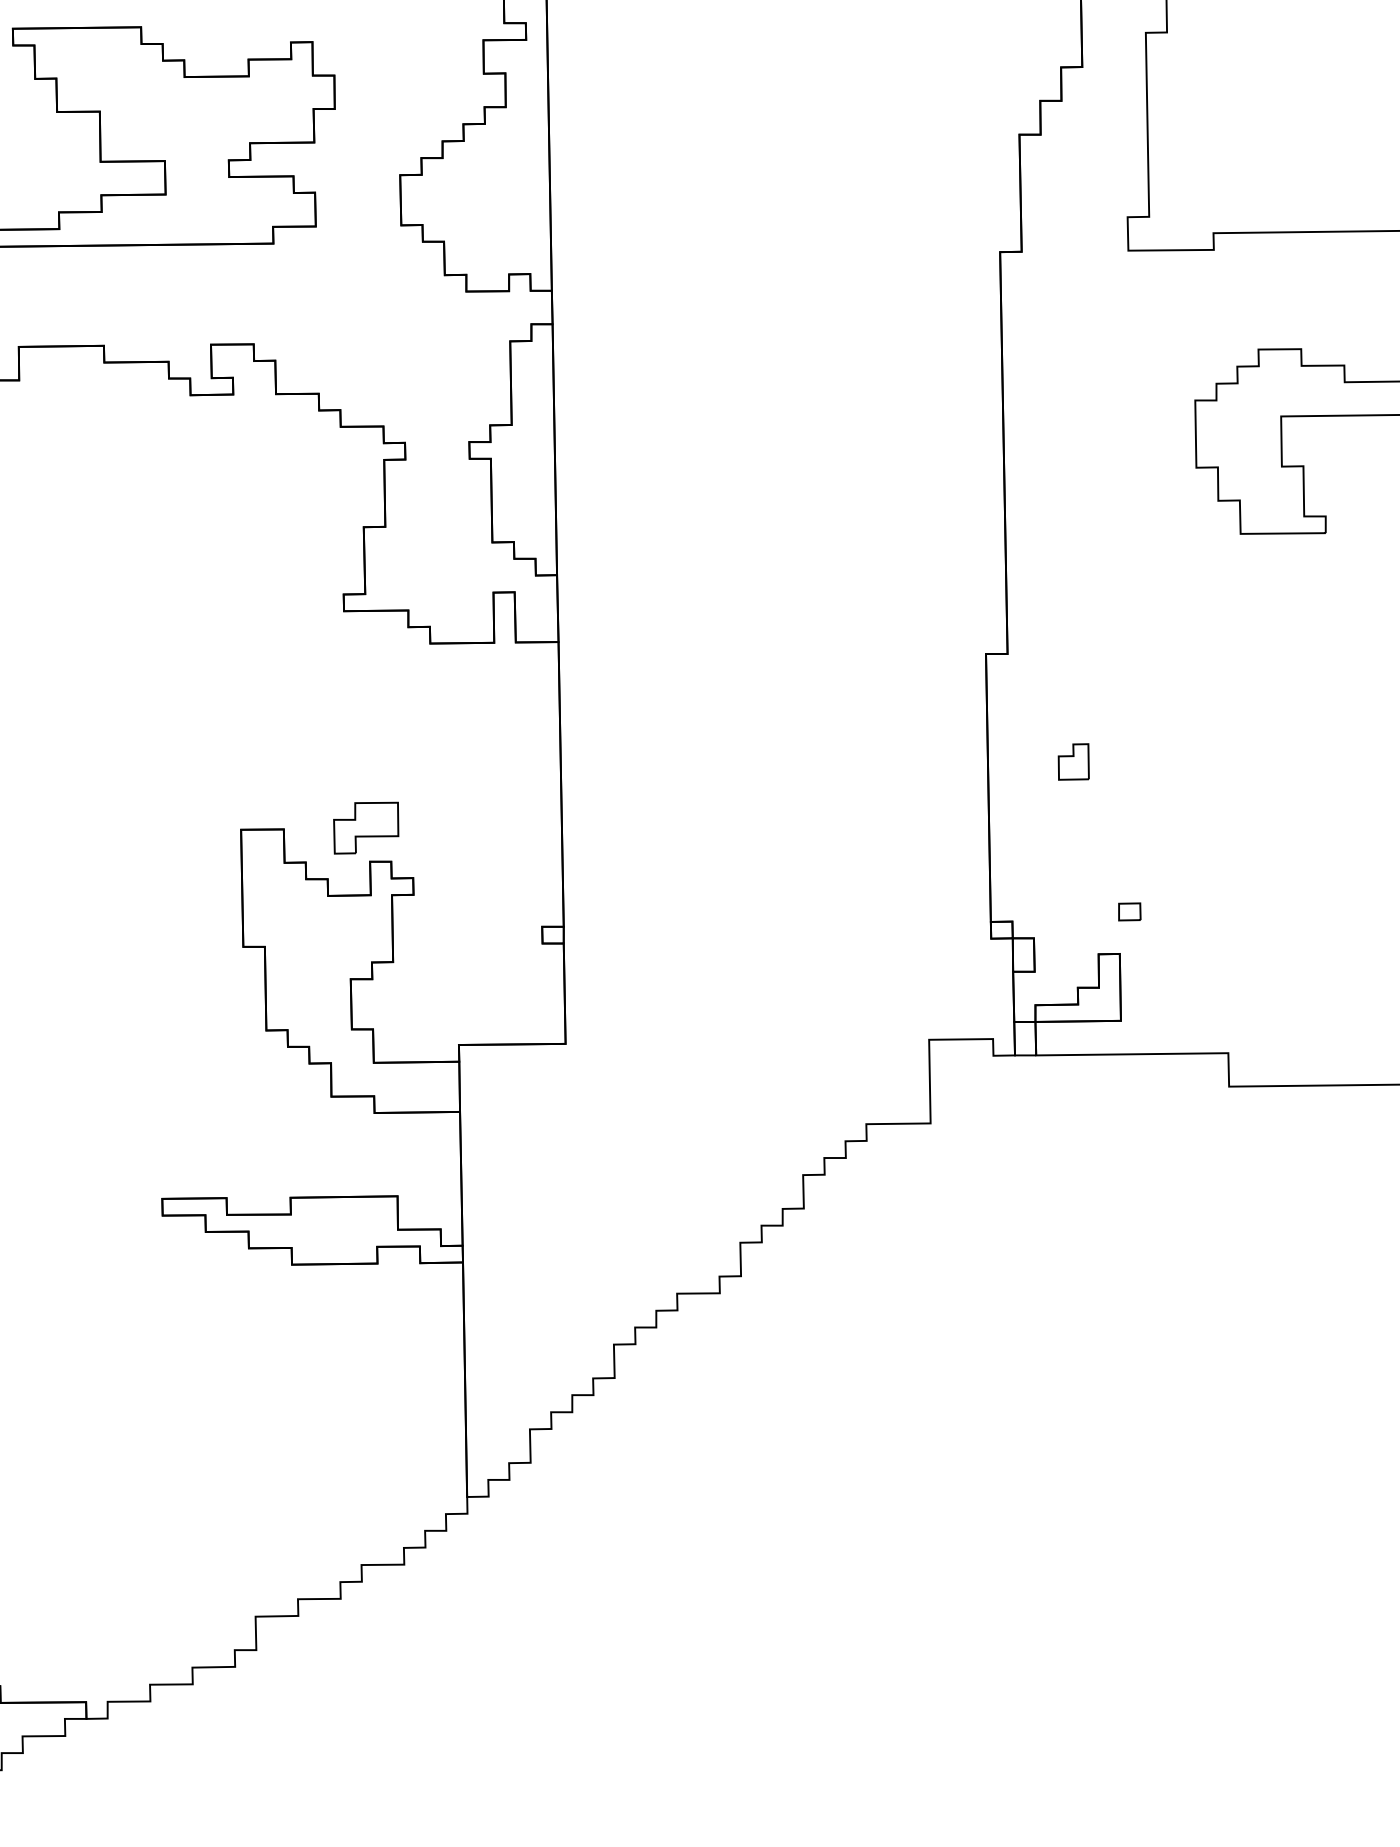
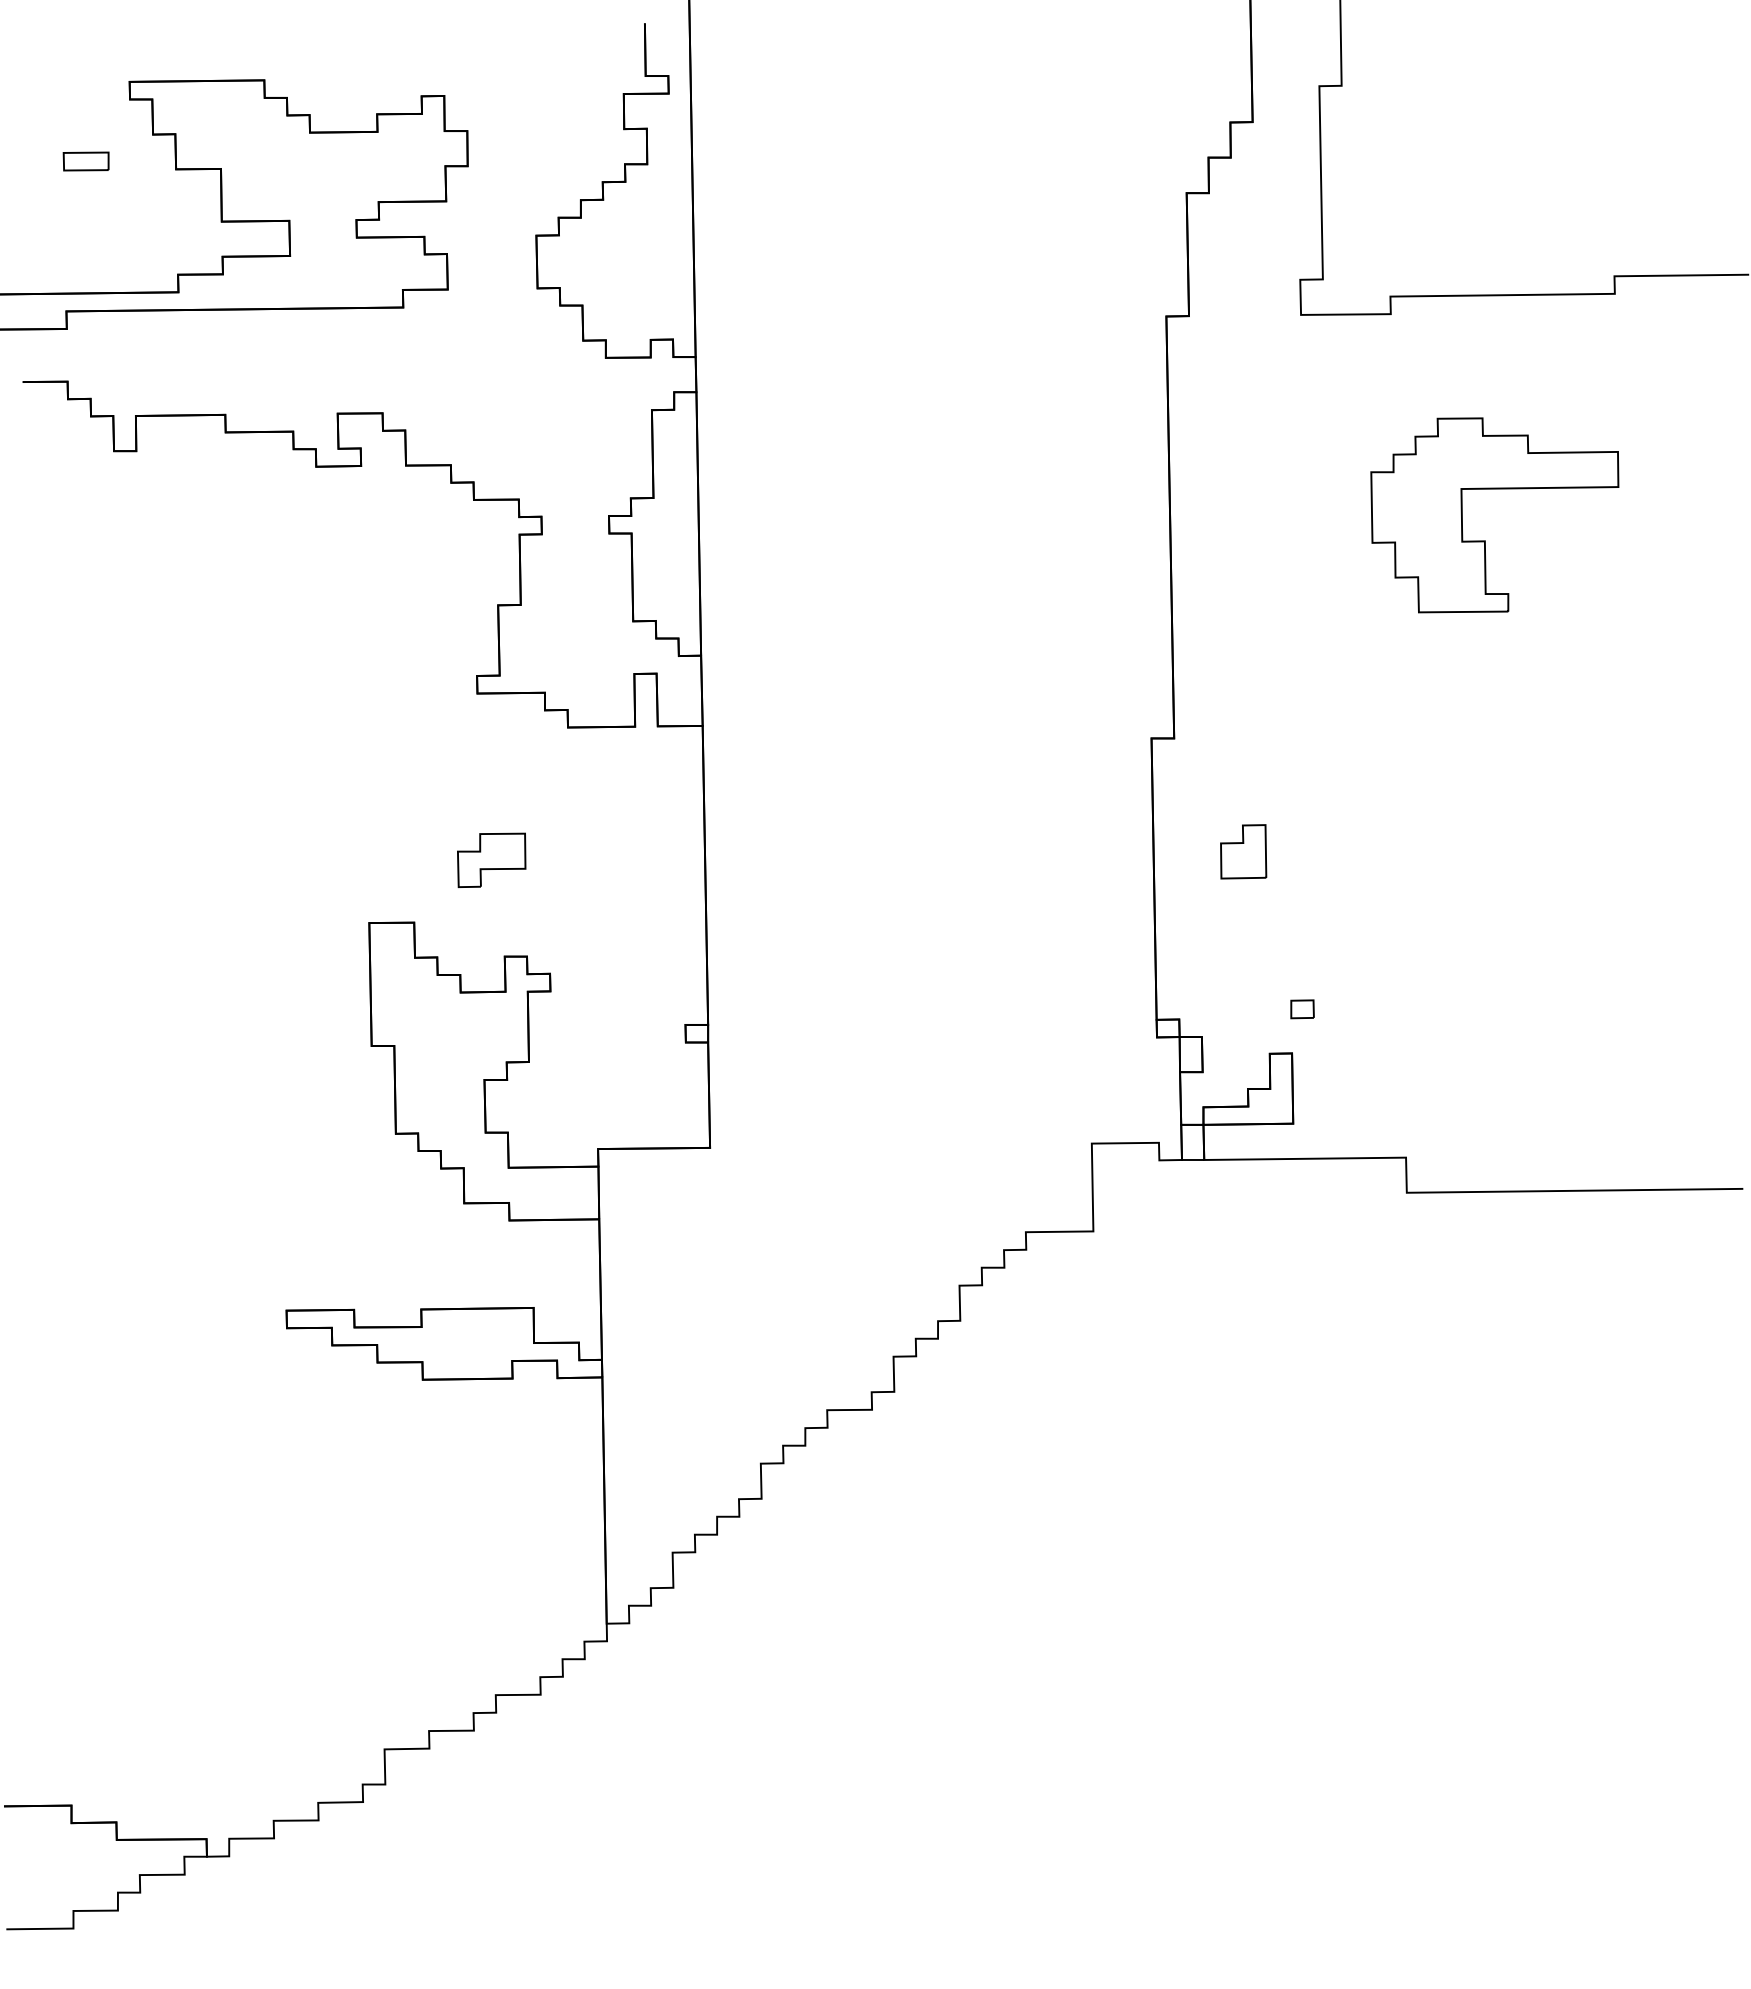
part: (1073, 761) -> (1243, 851), size x1.43
part: (366, 827) -> (491, 859), moved

